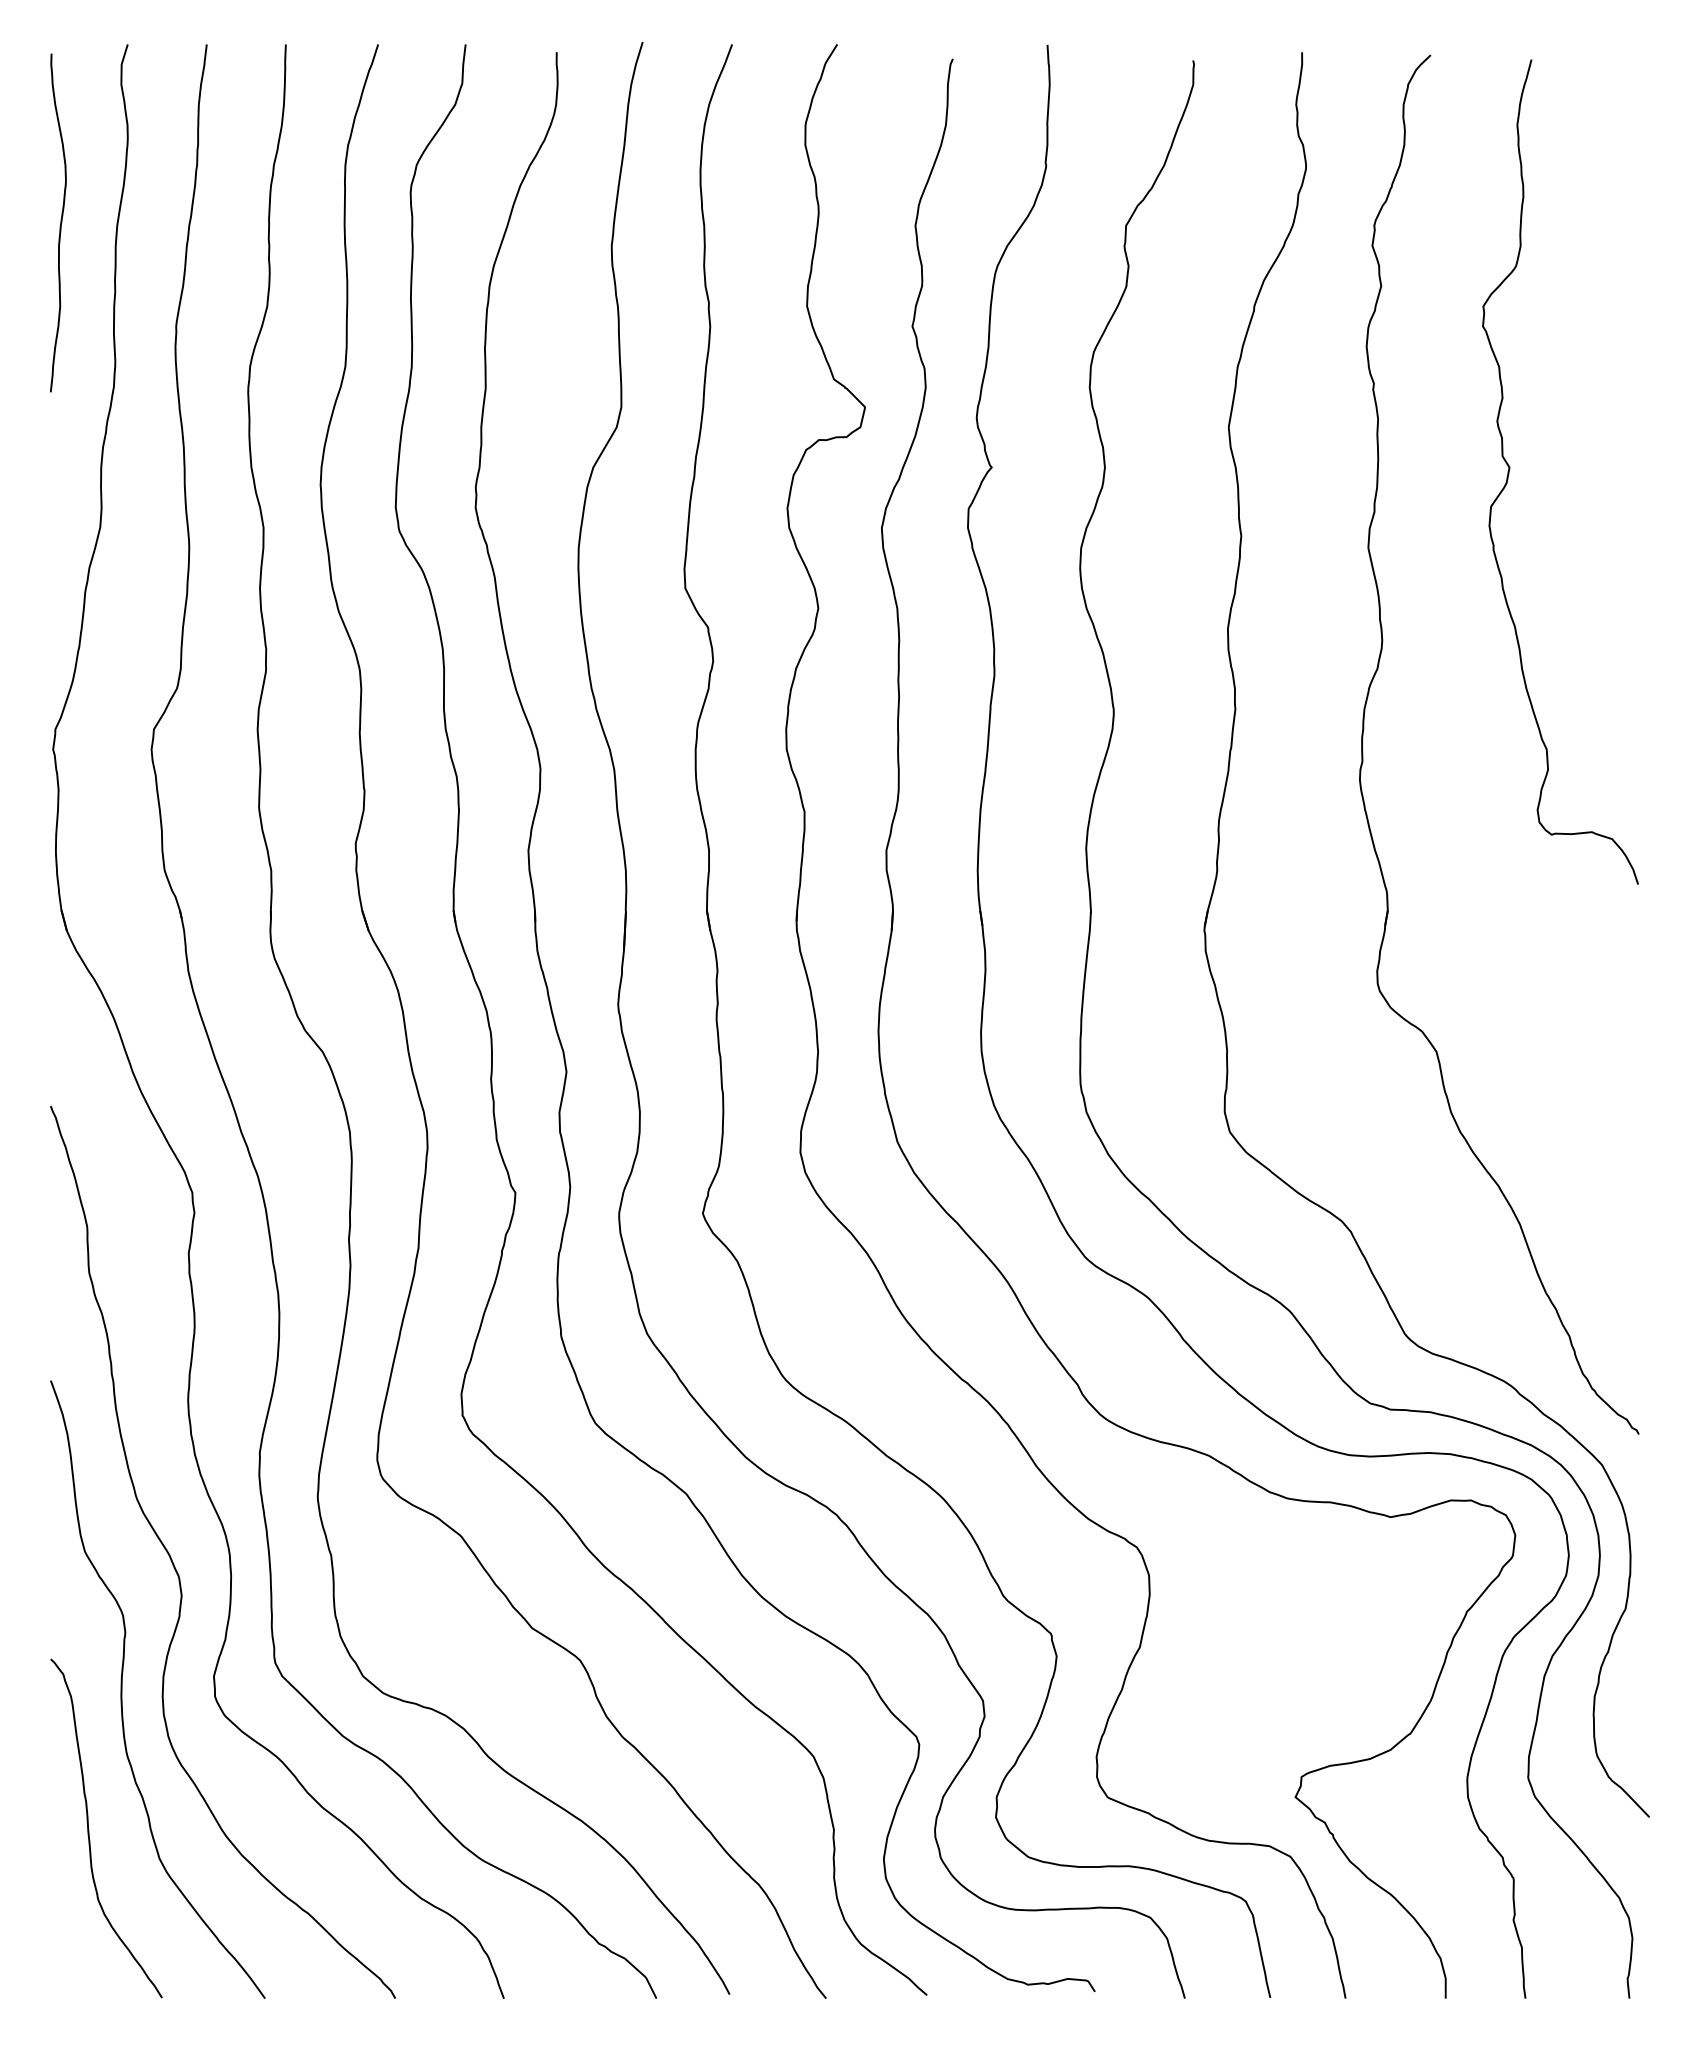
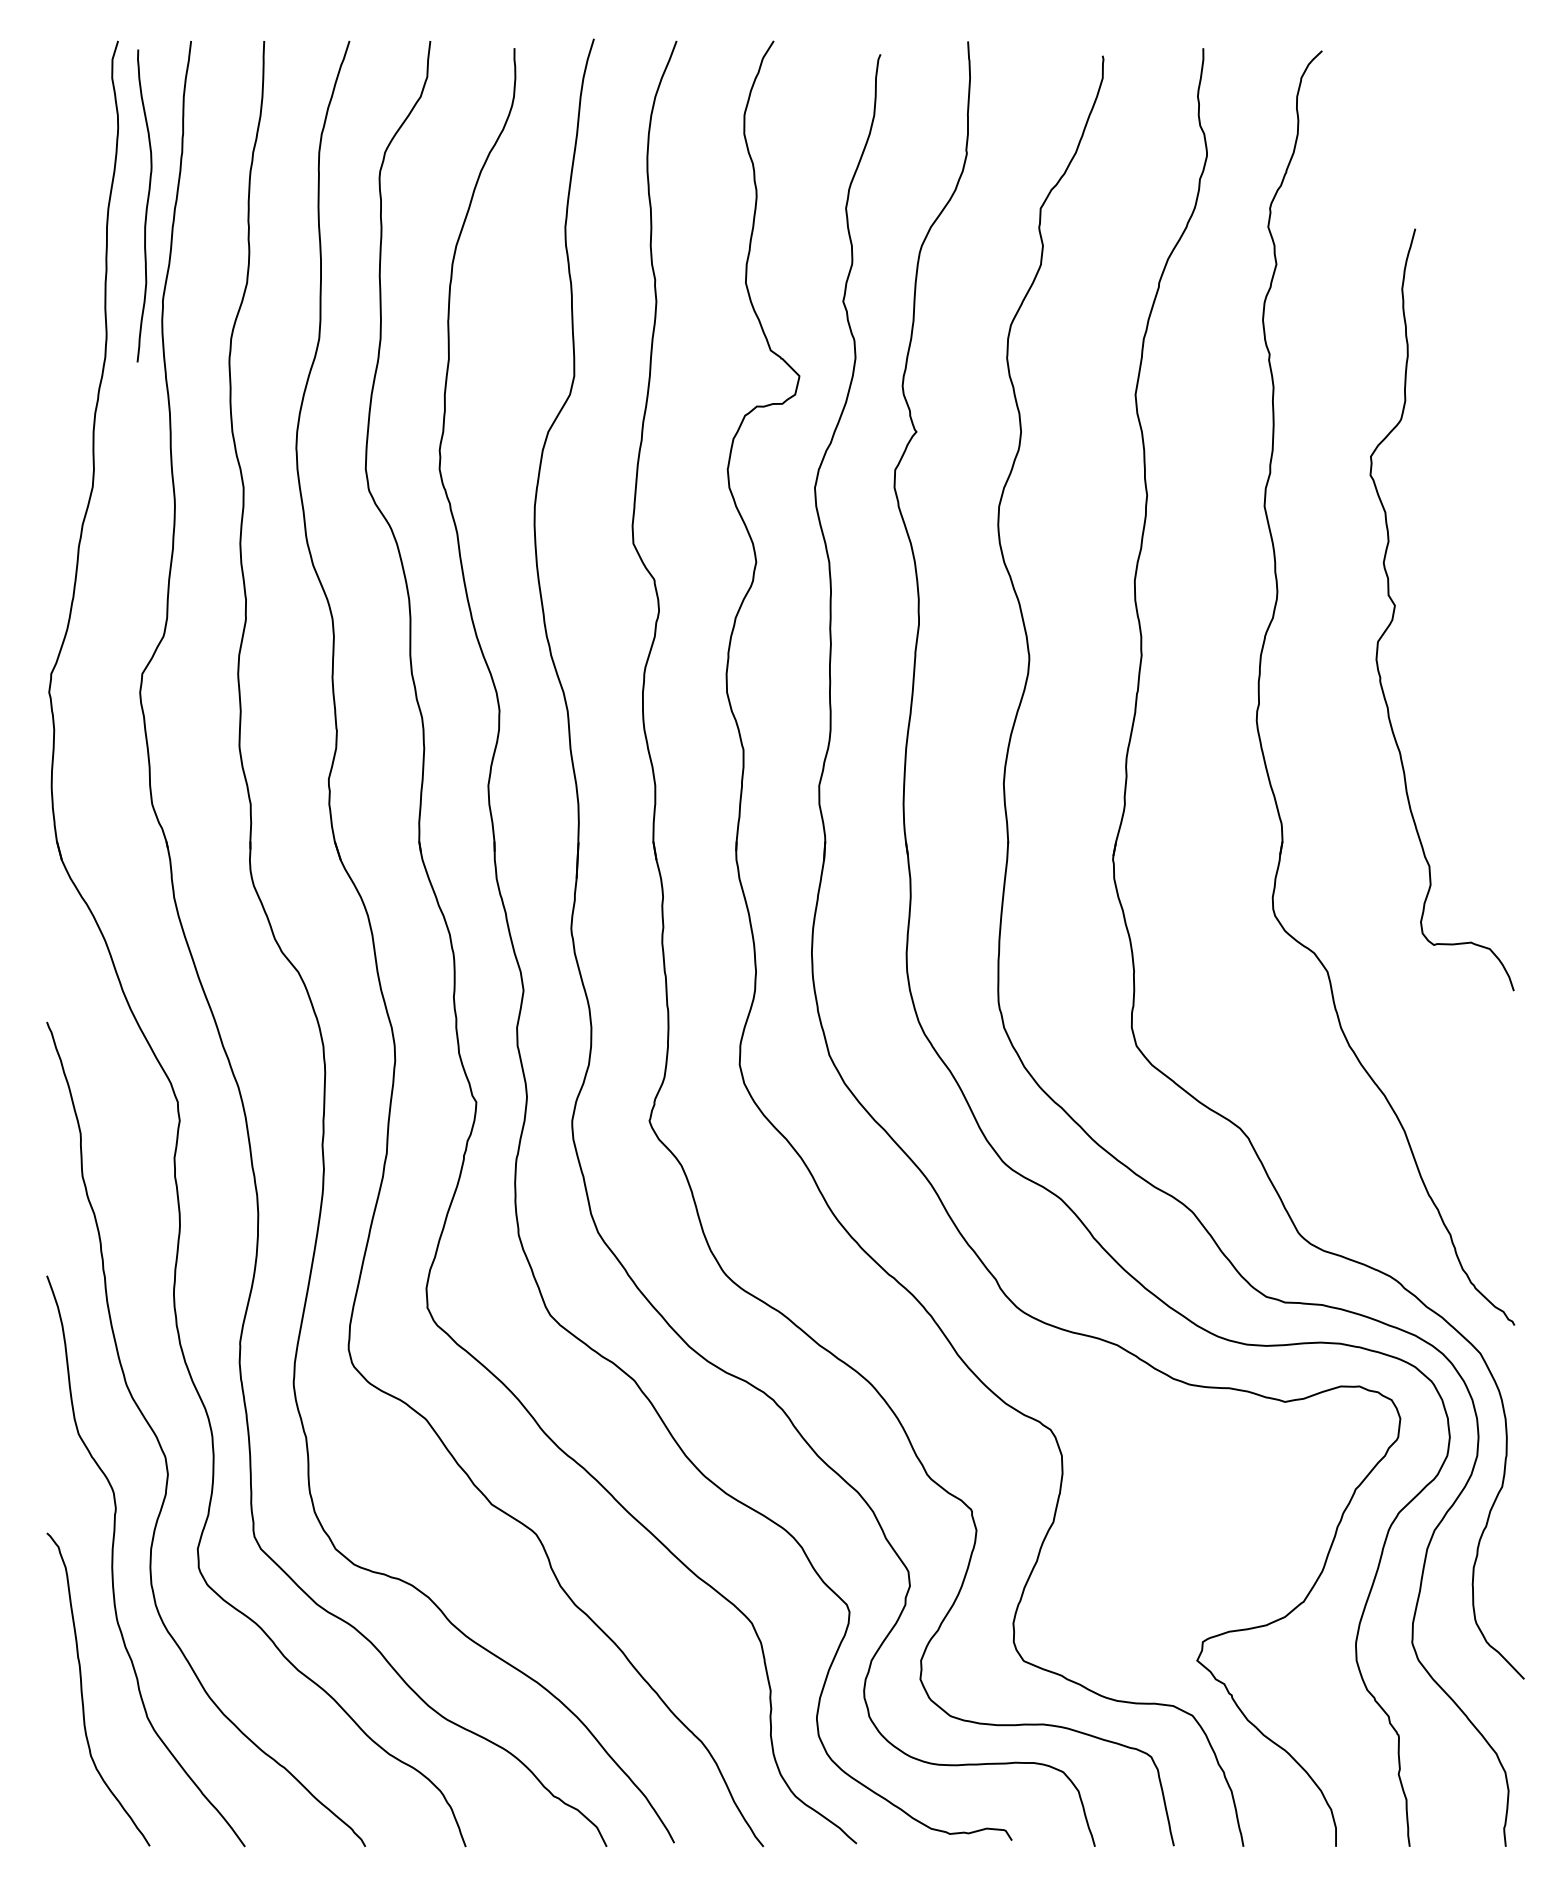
curve: (60, 222) -> (146, 205), moved
curve: (1510, 468) -> (1395, 606), moved

